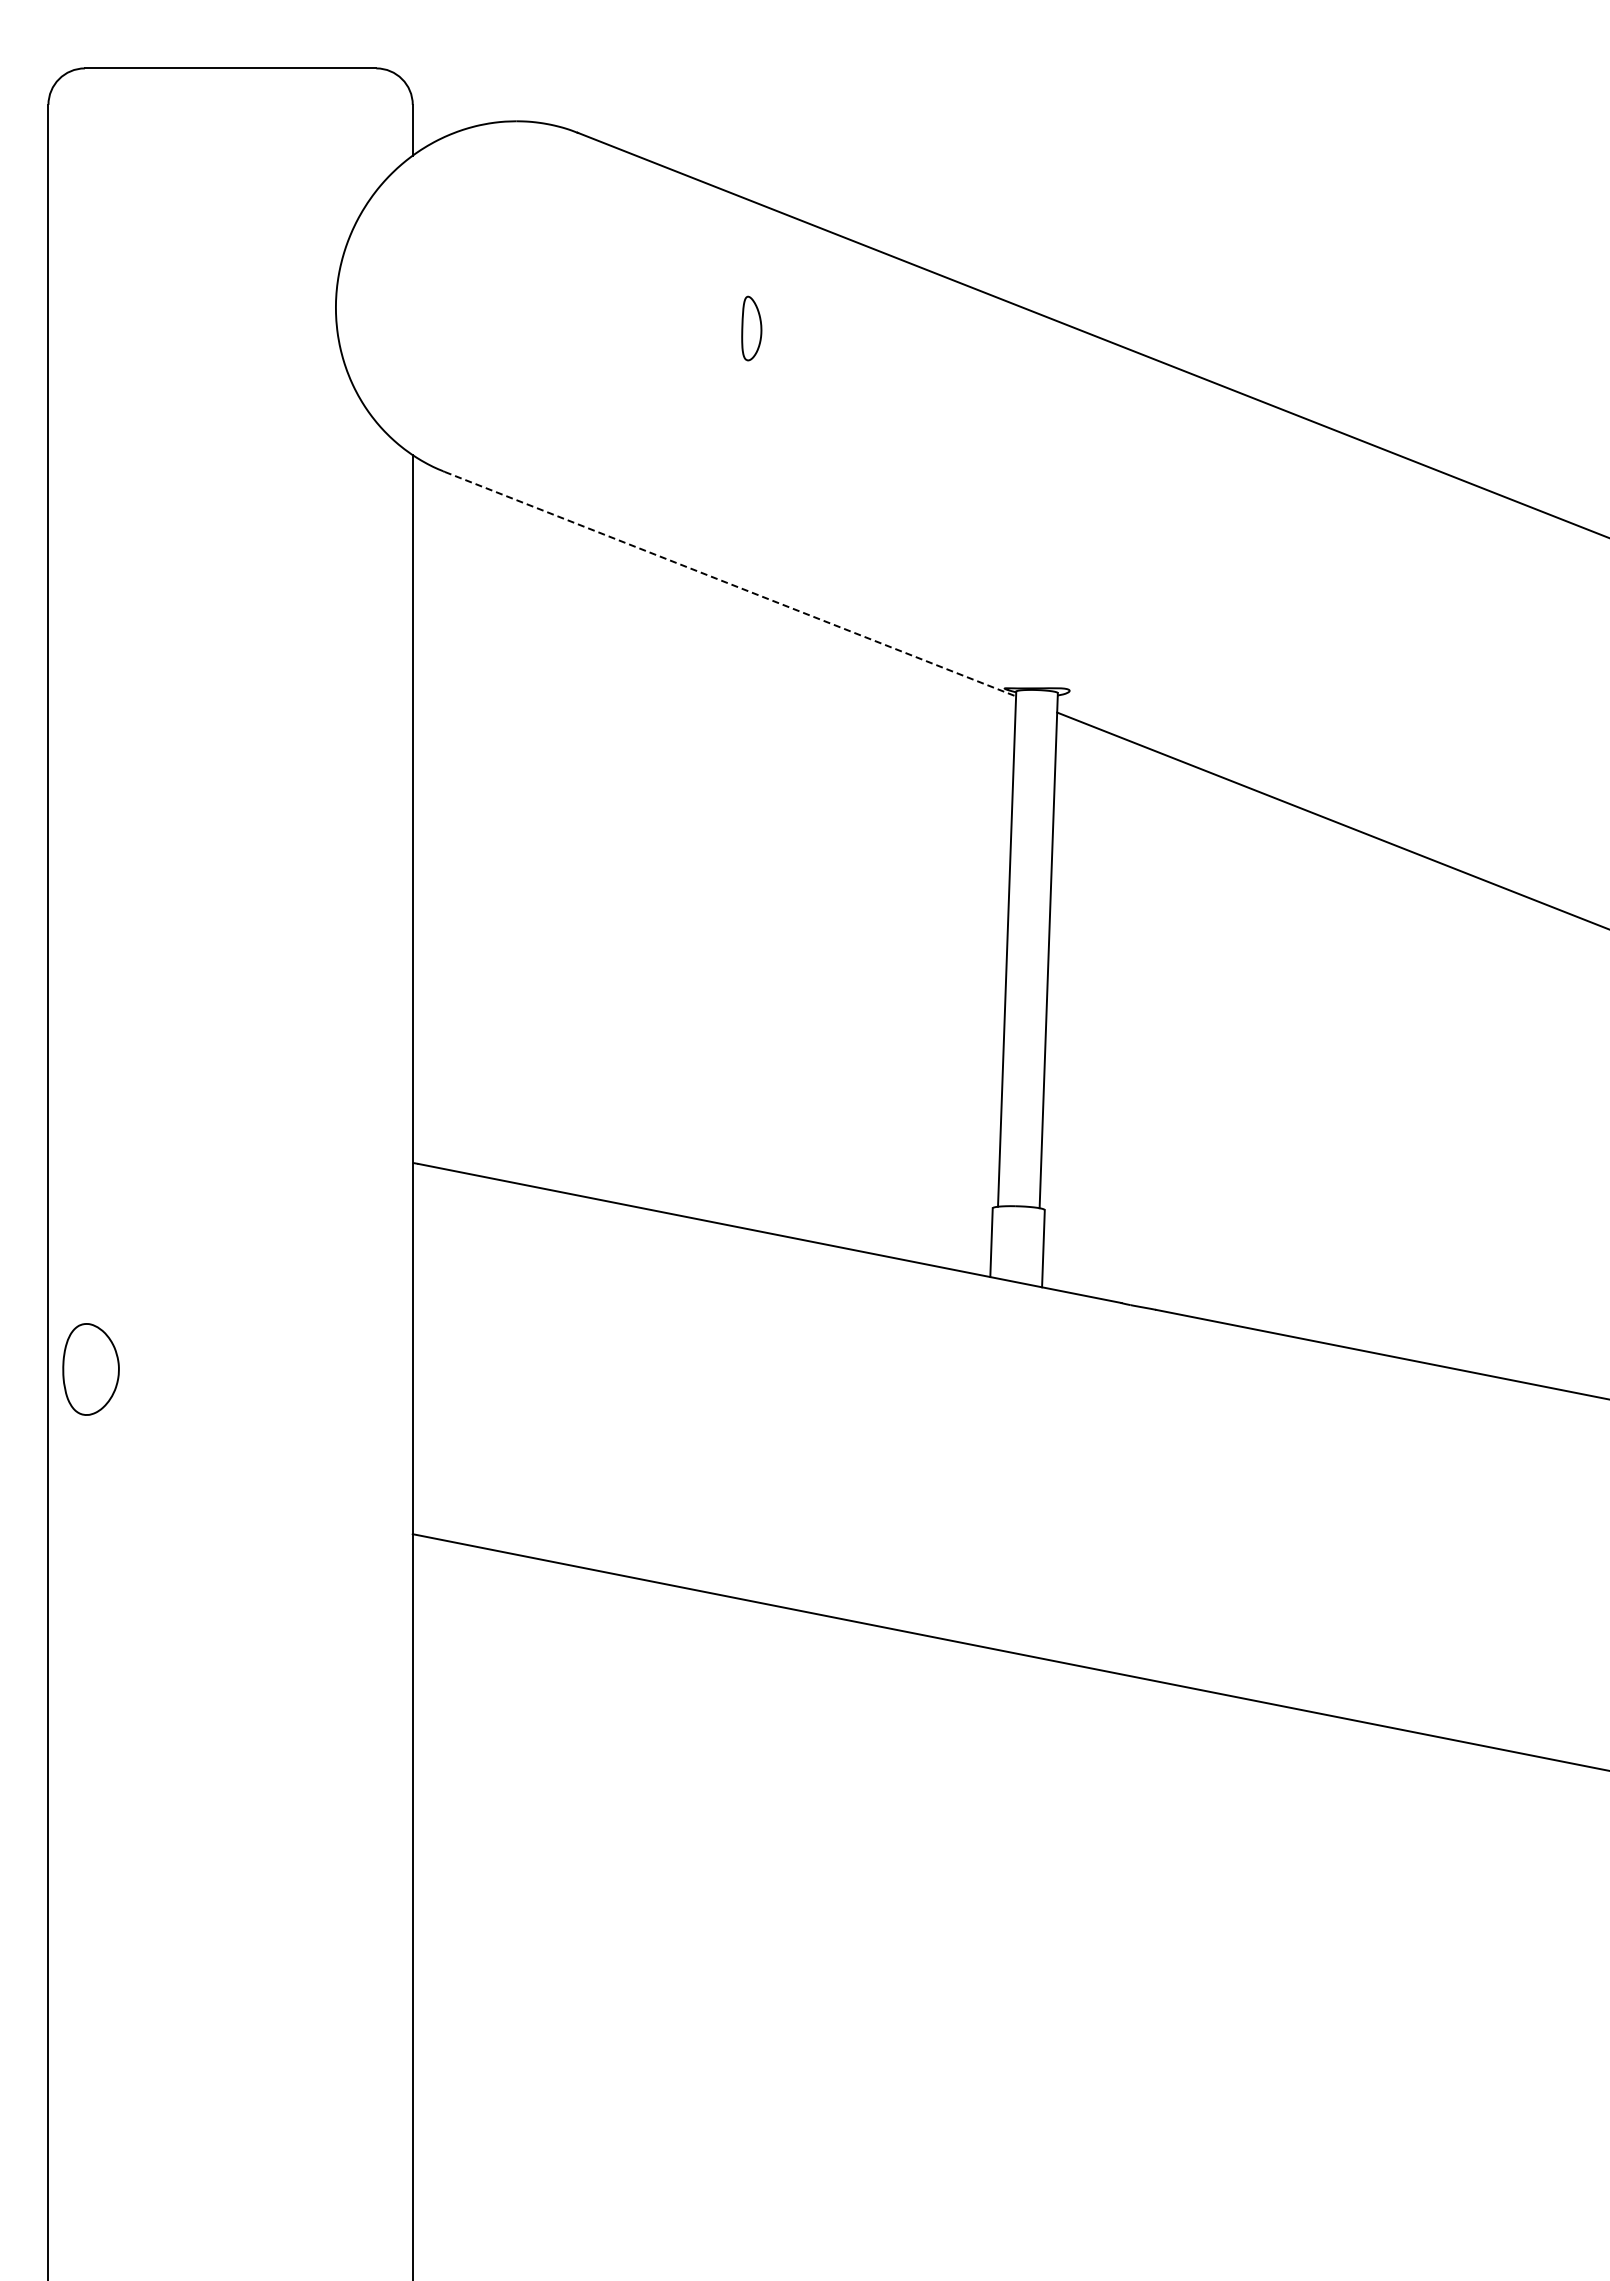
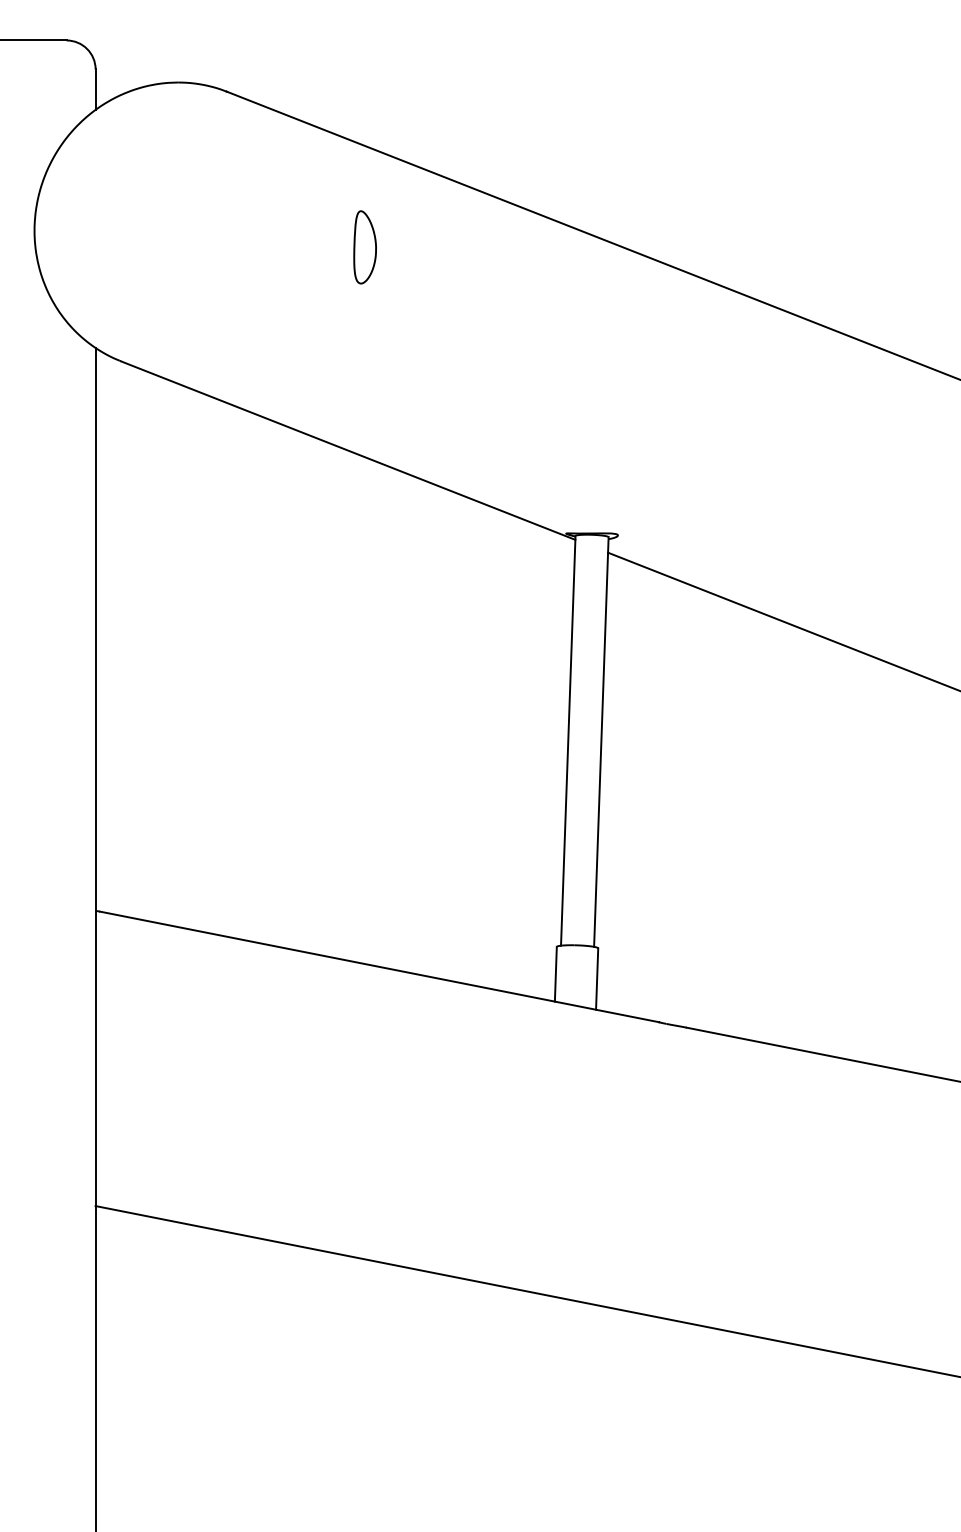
part: (751, 328) -> (364, 247), size x1.43
line: (730, 584) -> (348, 450), dashed -> solid

